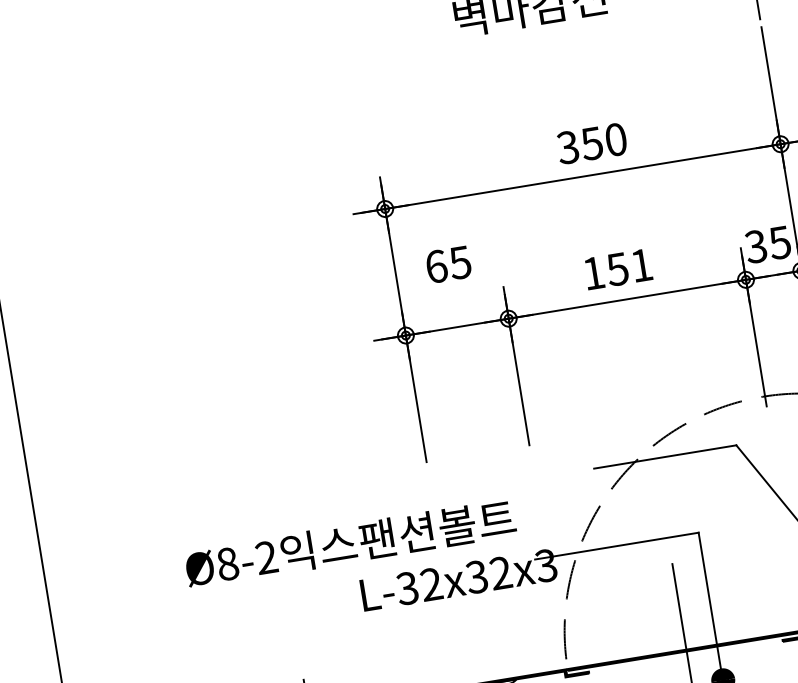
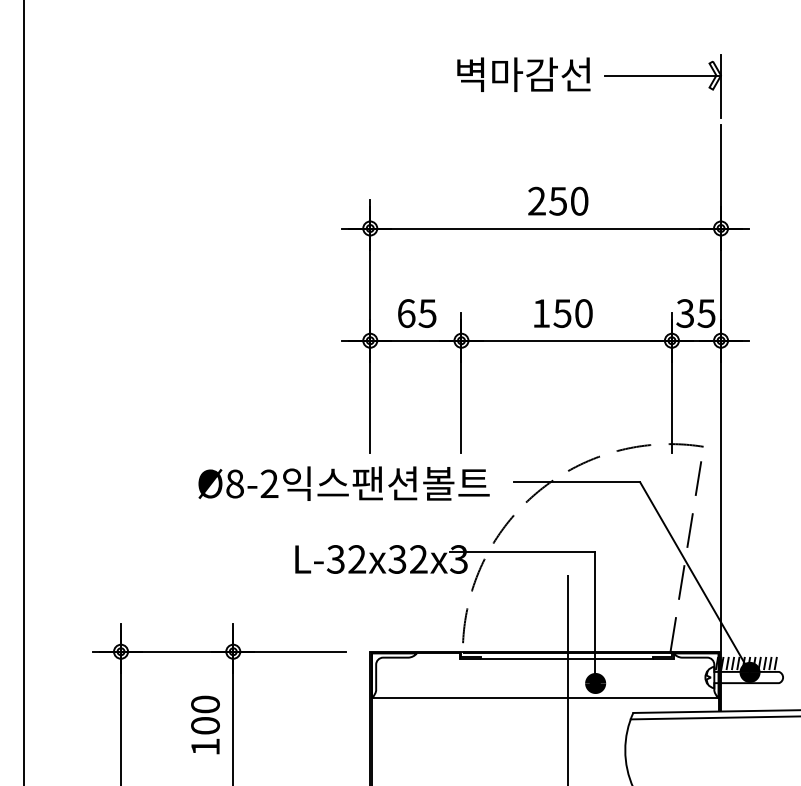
text: (567, 147) -> (536, 201), 350 -> 250
text: (448, 264) -> (417, 313), moved
text: (641, 265) -> (583, 313), 151 -> 150
text: (349, 543) -> (343, 483), moved
line: (685, 657) -> (566, 658), added

